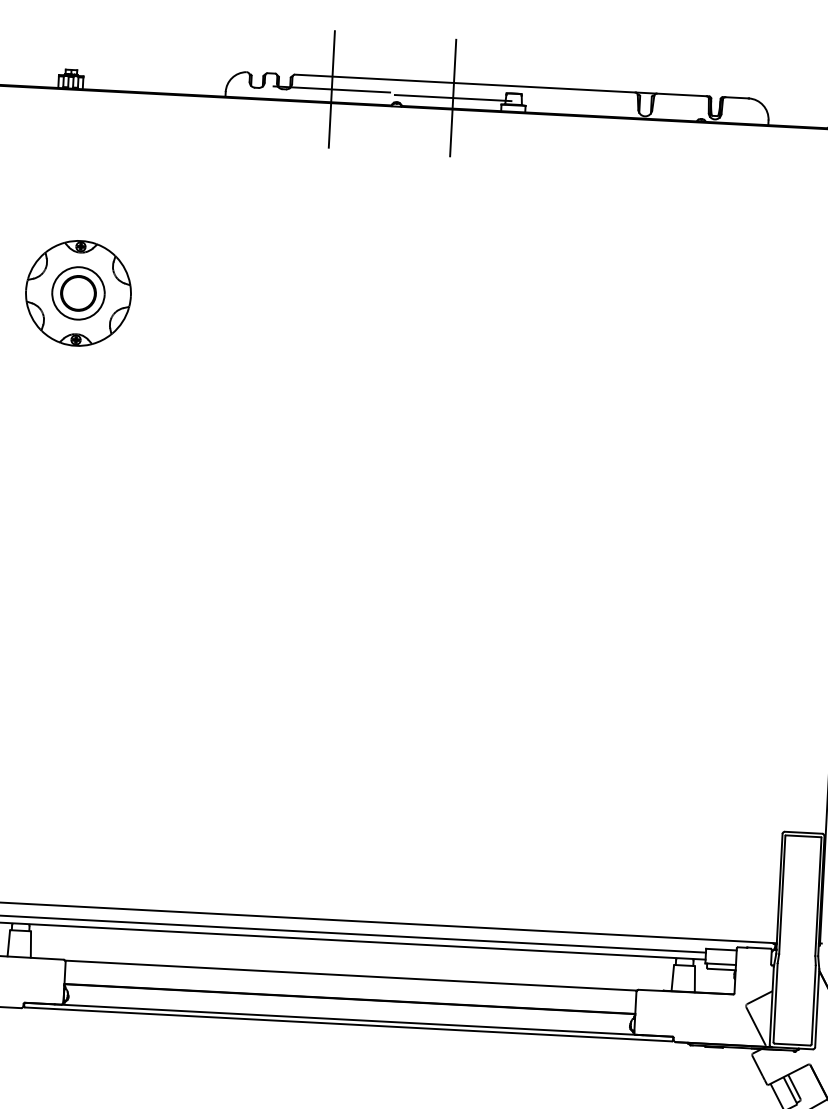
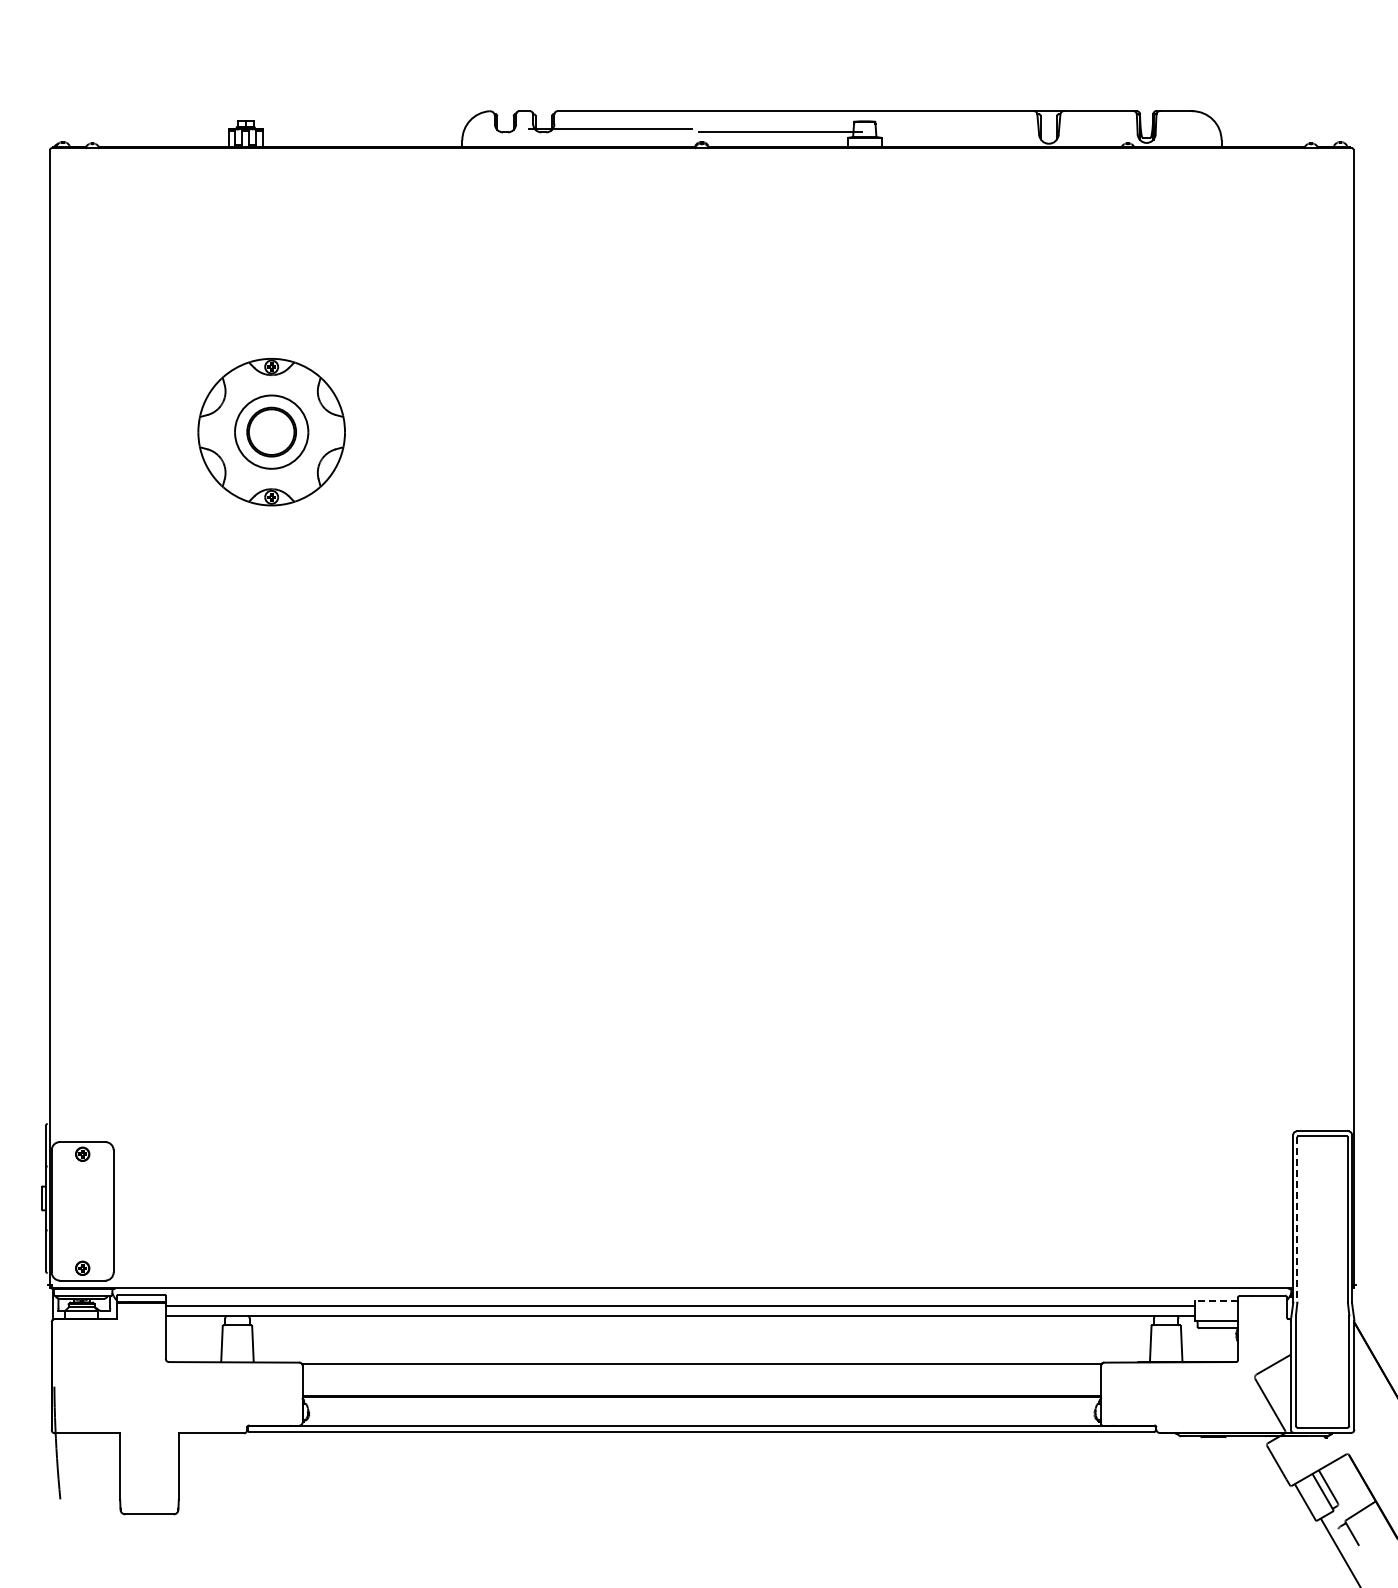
line: (332, 89) -> (610, 128), removed
line: (453, 97) -> (780, 131), removed
line: (782, 894) -> (1297, 1219), solid -> dashed
line: (721, 949) -> (1216, 1300), solid -> dashed

